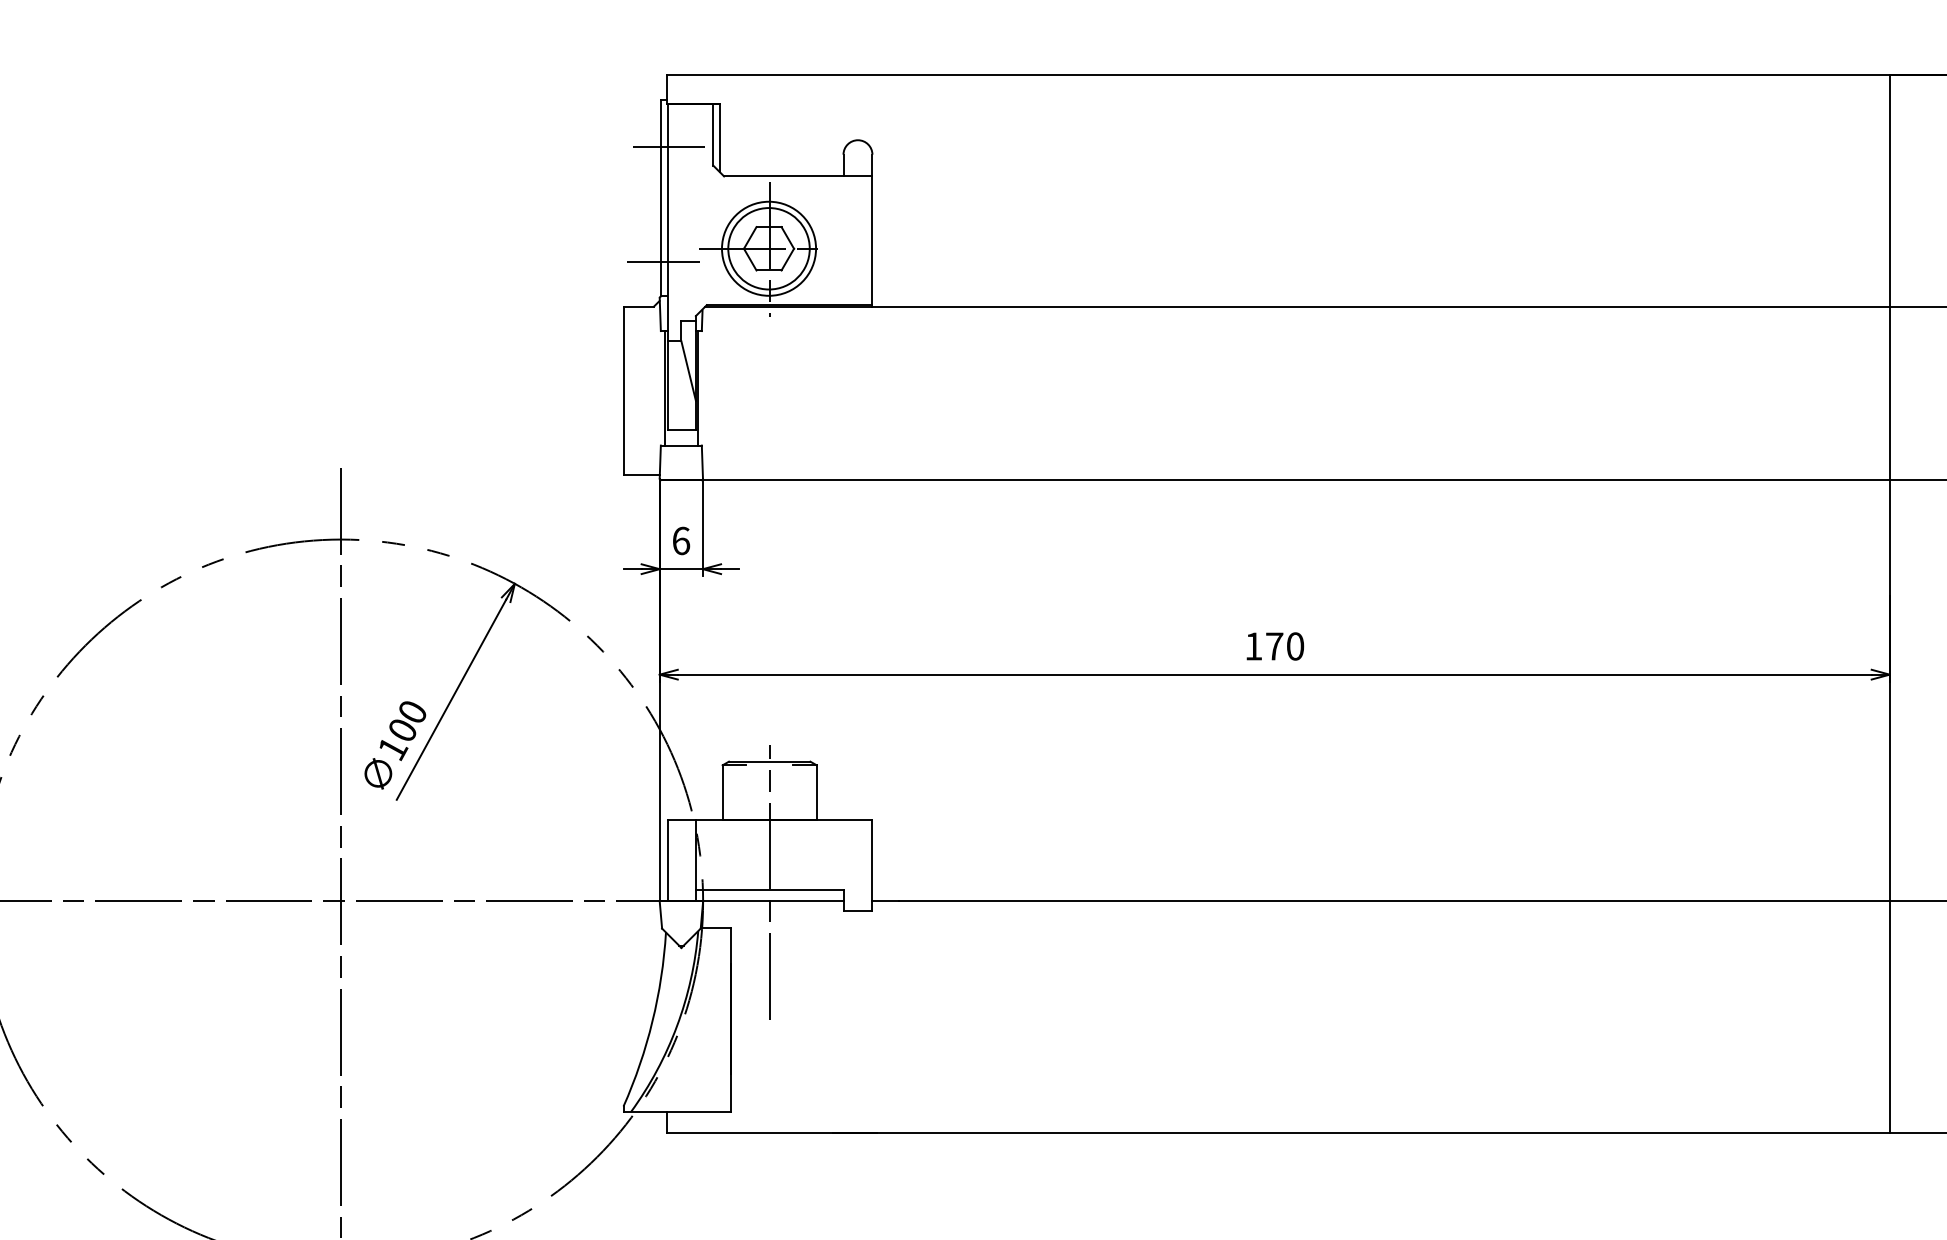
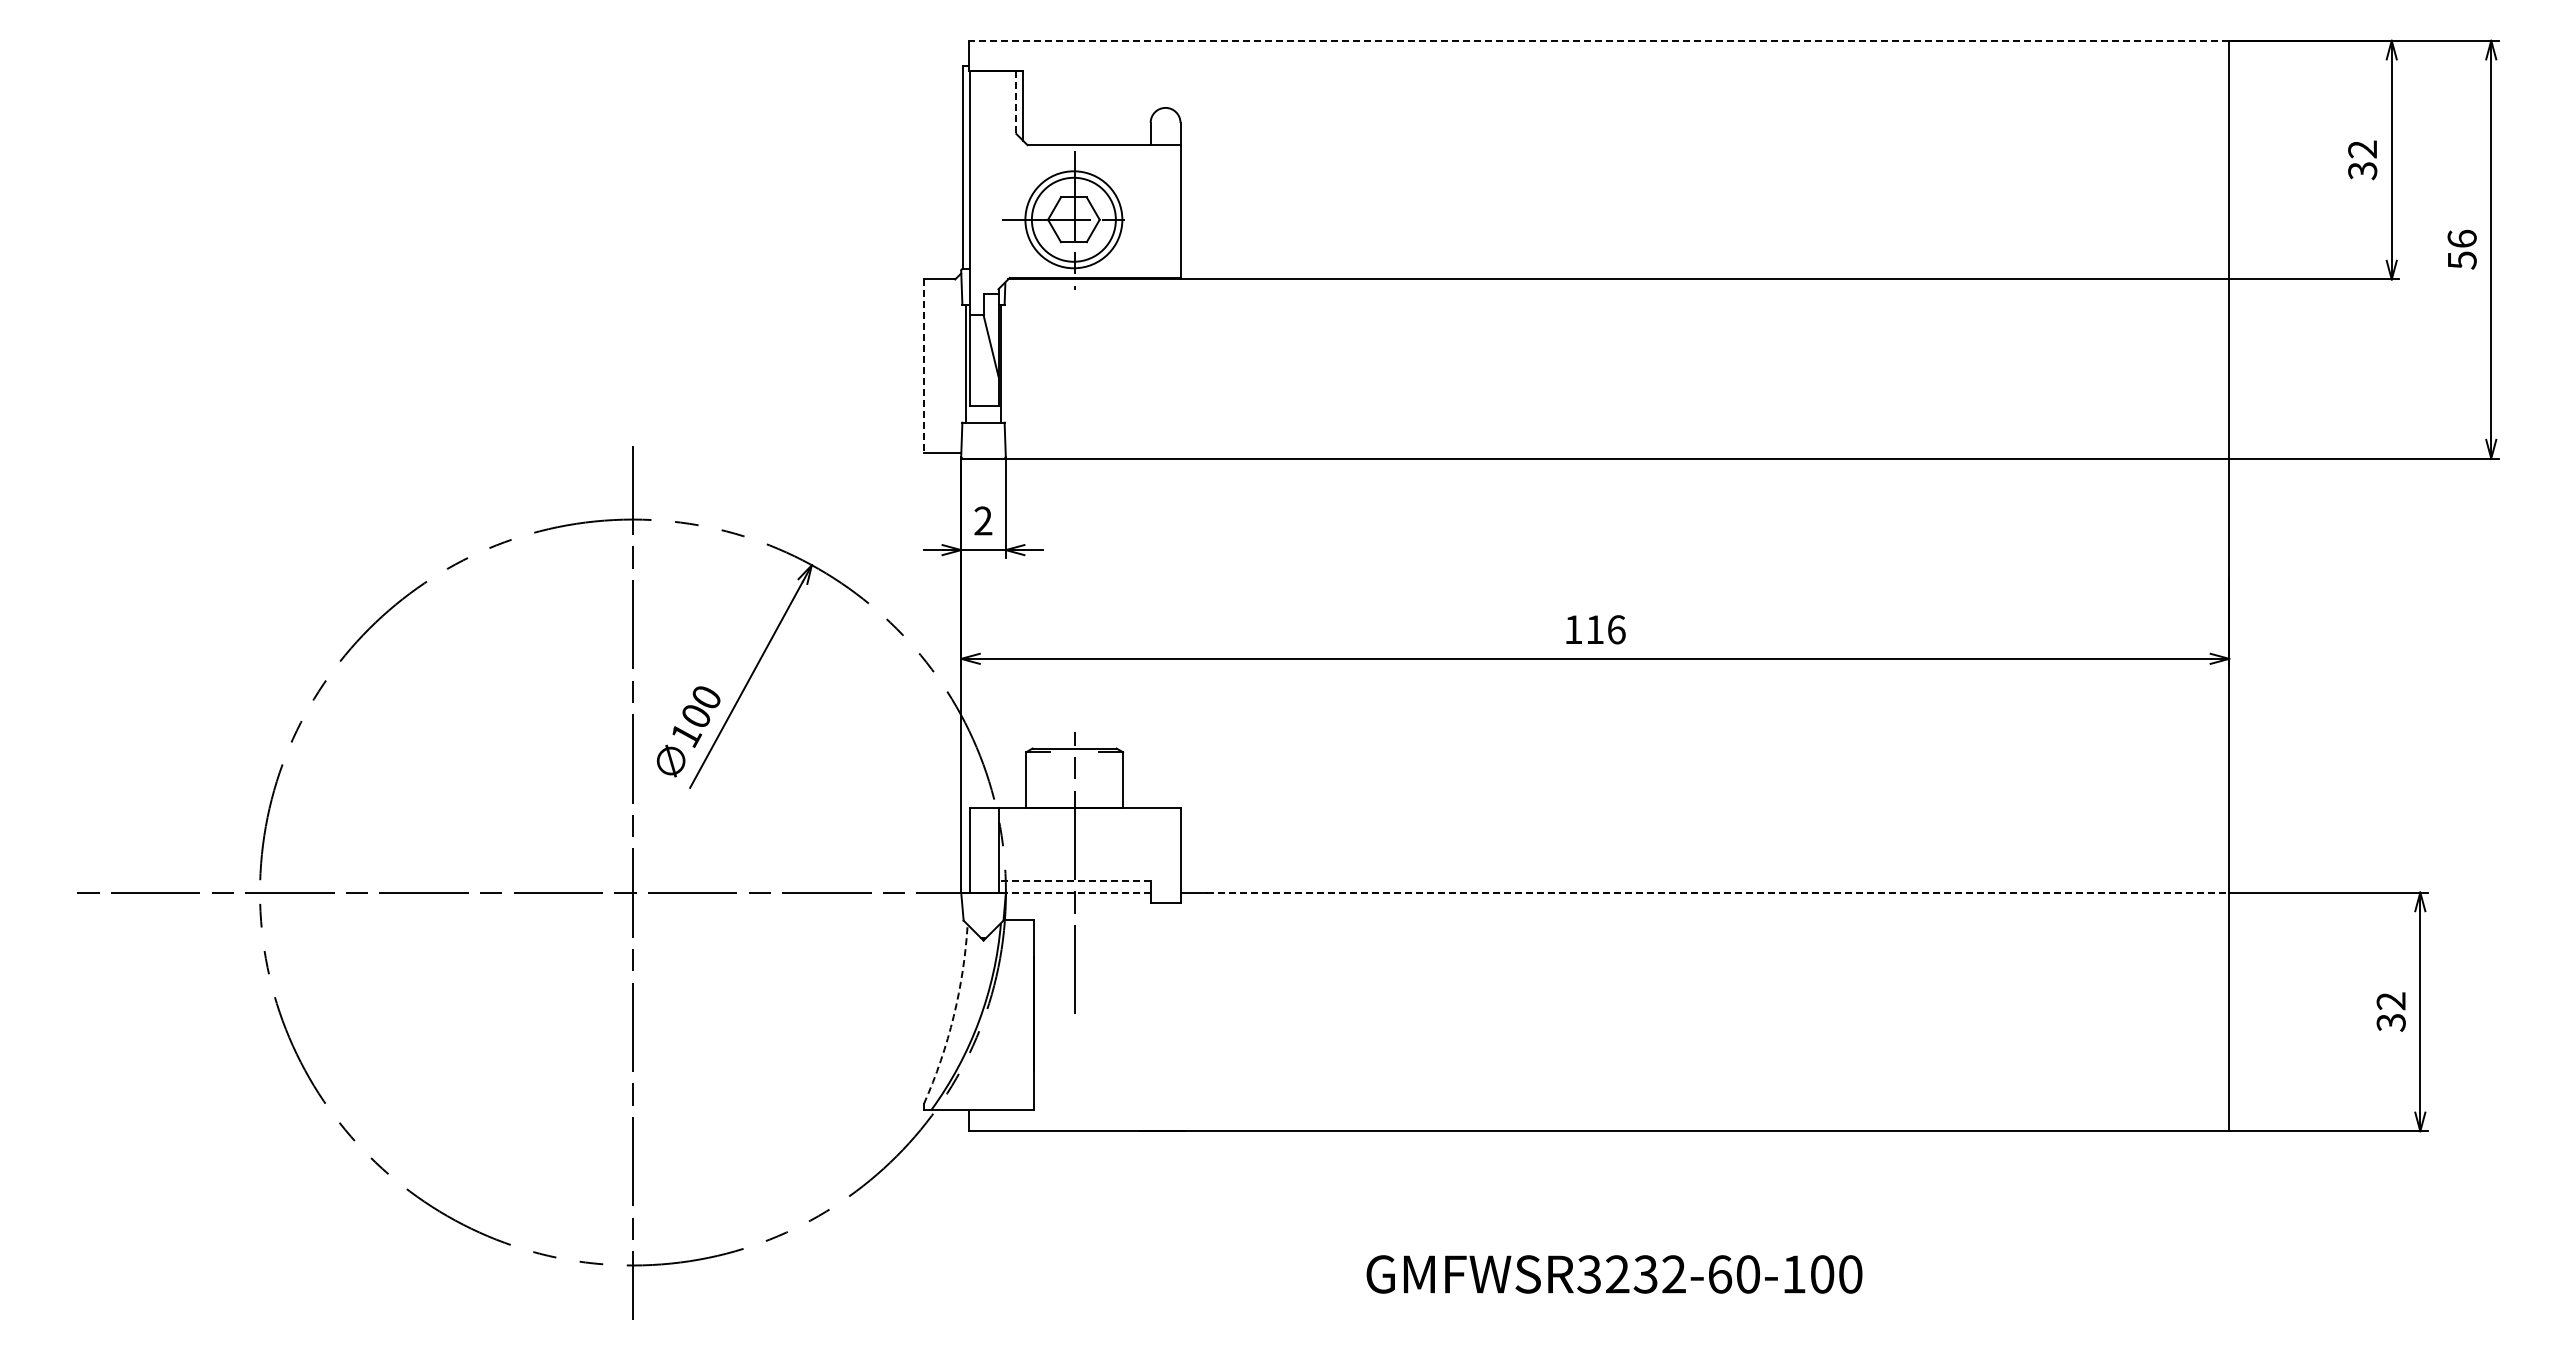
line: (1277, 74) -> (1598, 40), solid -> dashed
line: (713, 135) -> (1016, 102), solid -> dashed
line: (668, 147) -> (970, 115), removed
line: (662, 262) -> (964, 233), removed
line: (623, 391) -> (923, 366), solid -> dashed
text: (681, 540) -> (983, 520), 6 -> 2
text: (1284, 646) -> (1605, 629), 170 -> 116
line: (769, 889) -> (1074, 880), solid -> dashed
line: (769, 901) -> (1074, 892), solid -> dashed
line: (1394, 901) -> (1718, 892), solid -> dashed
arc: (652, 1021) -> (953, 1016), solid -> dashed

